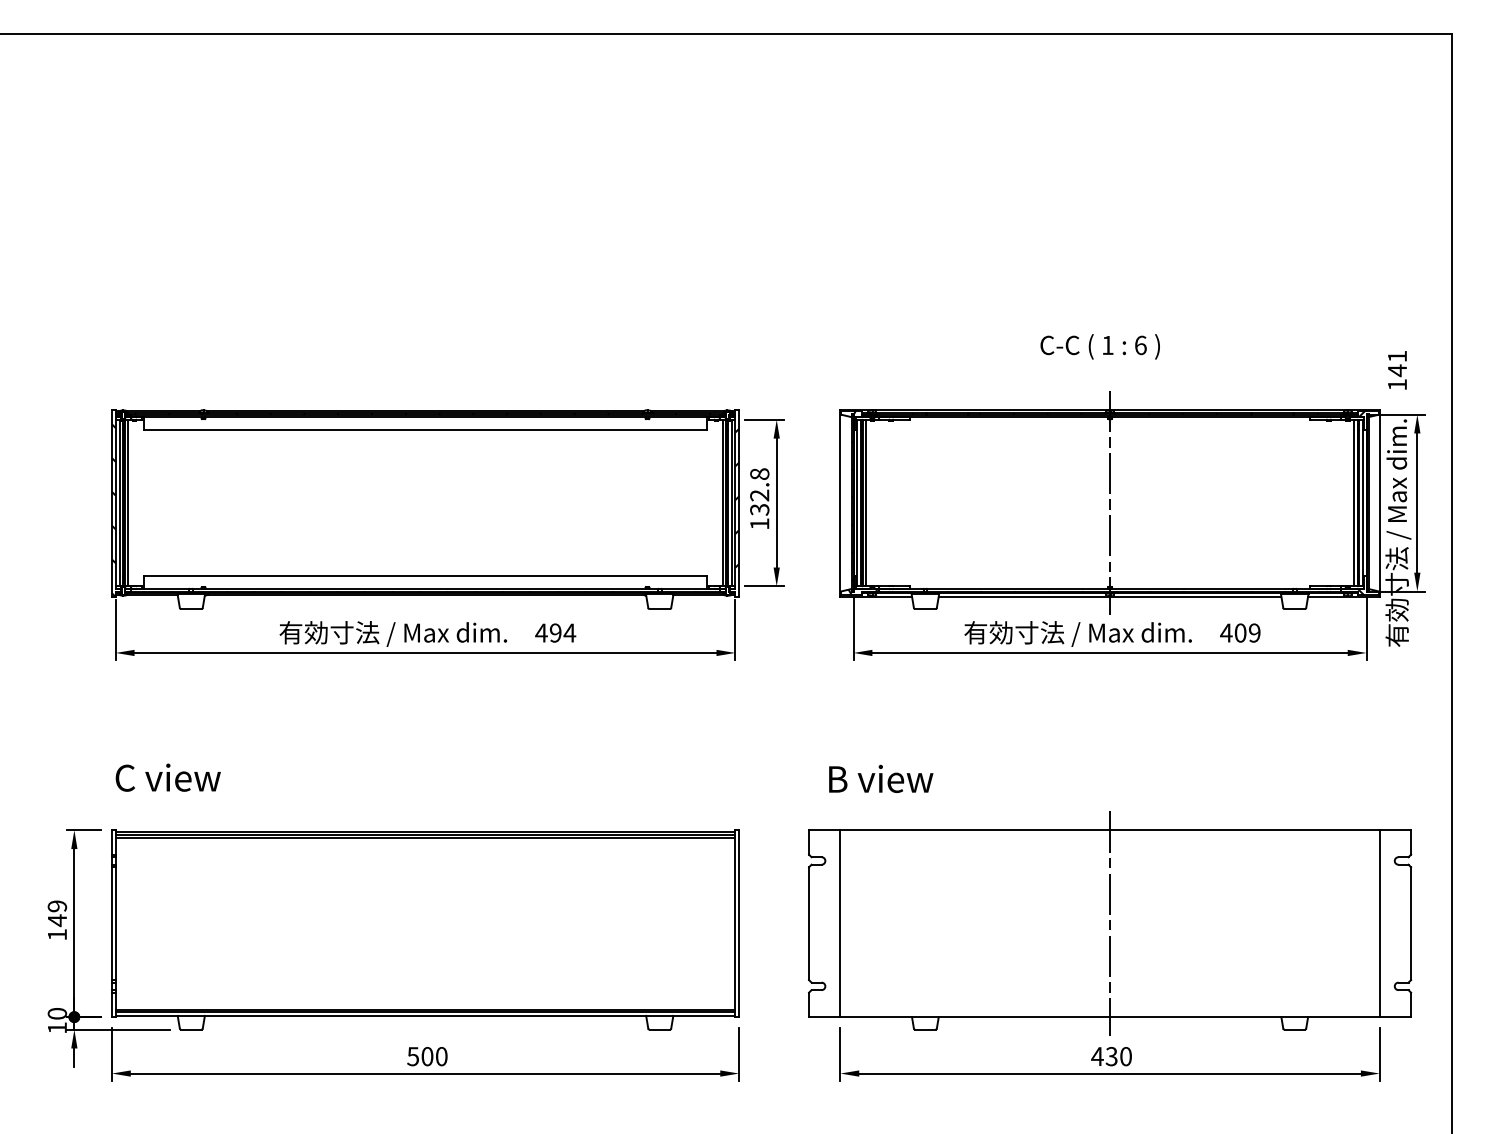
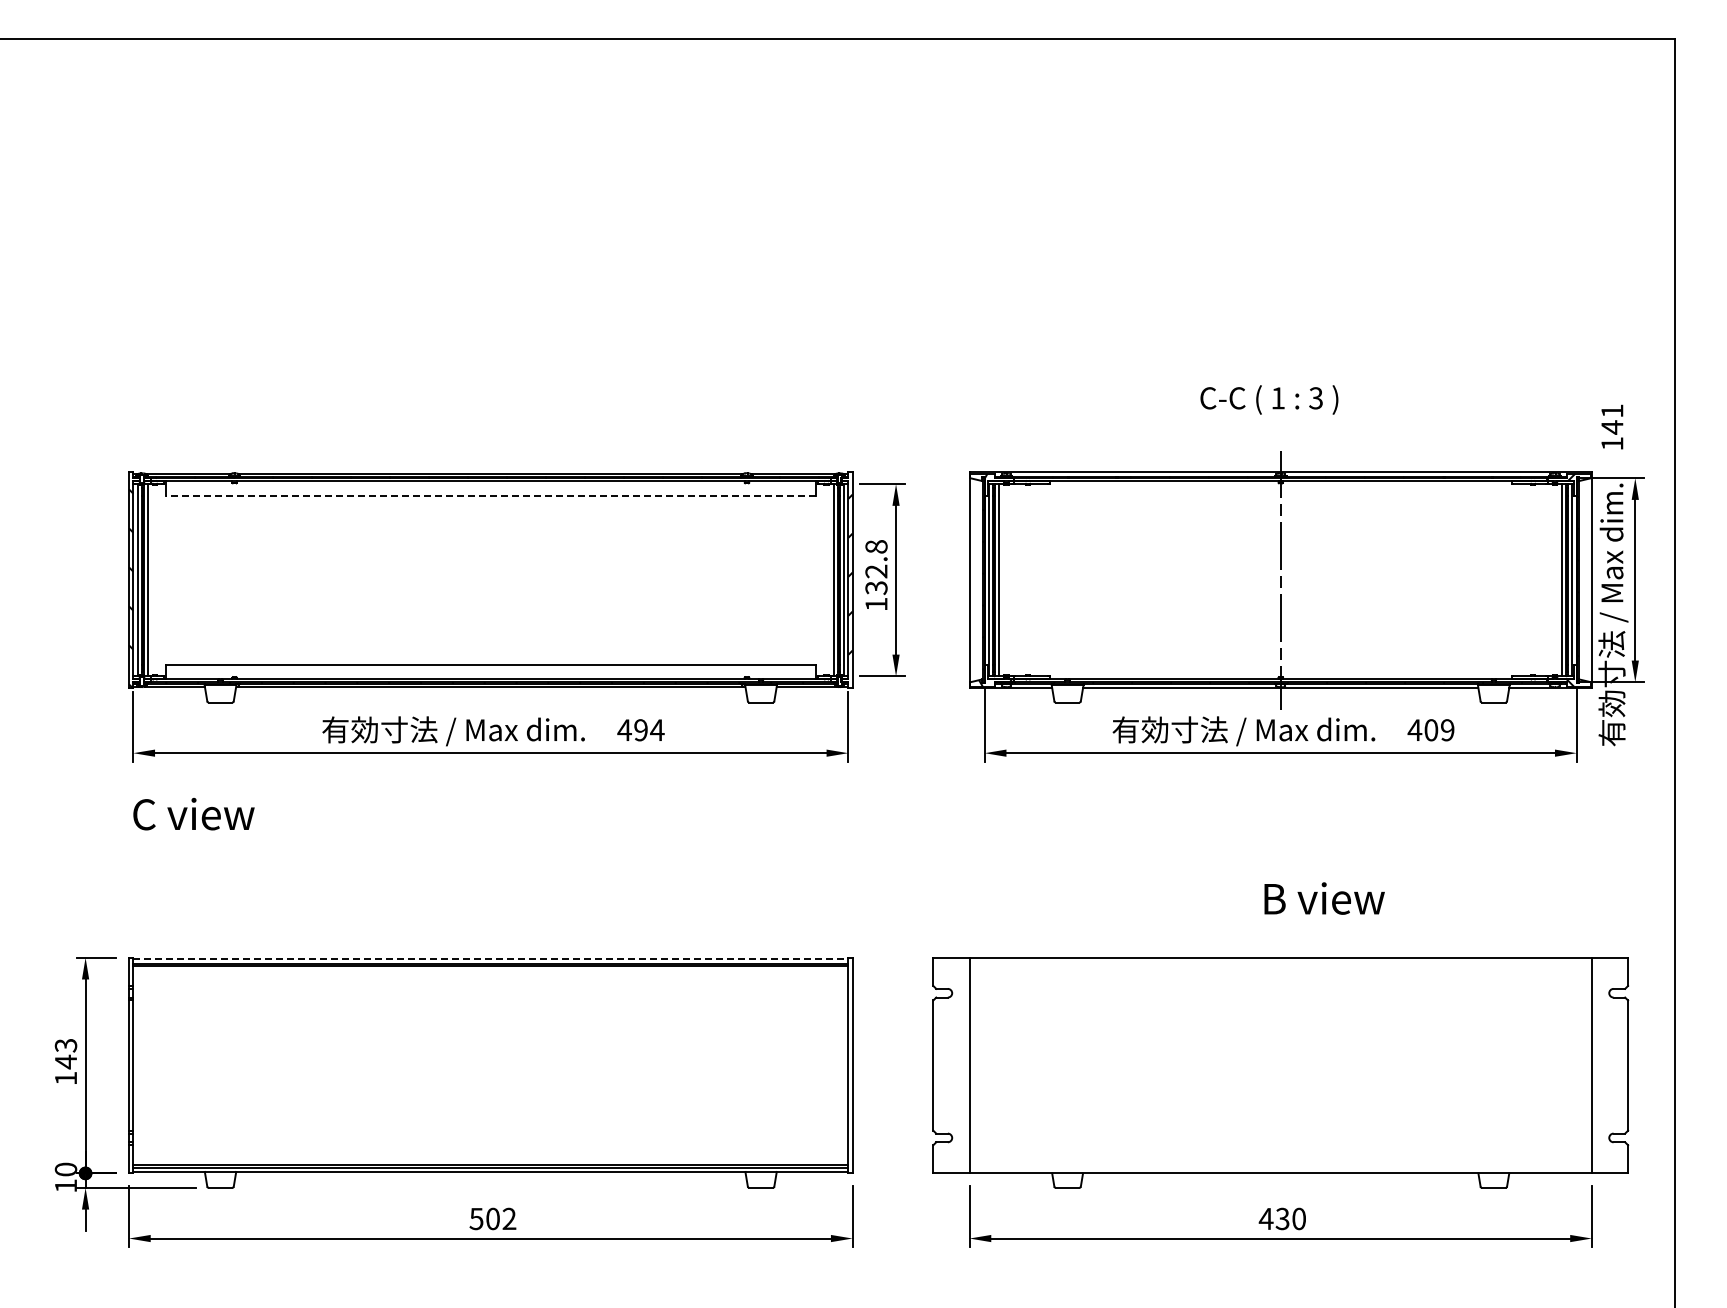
text: (1141, 345) -> (1316, 398), 6 -> 3
line: (425, 429) -> (490, 495), solid -> dashed
text: (167, 778) -> (193, 814), moved
text: (881, 778) -> (1324, 898), moved
line: (426, 831) -> (491, 959), solid -> dashed
text: (57, 906) -> (66, 1045), 149 -> 143
line: (1109, 923) -> (1280, 1065), removed
text: (441, 1057) -> (509, 1219), 500 -> 502

